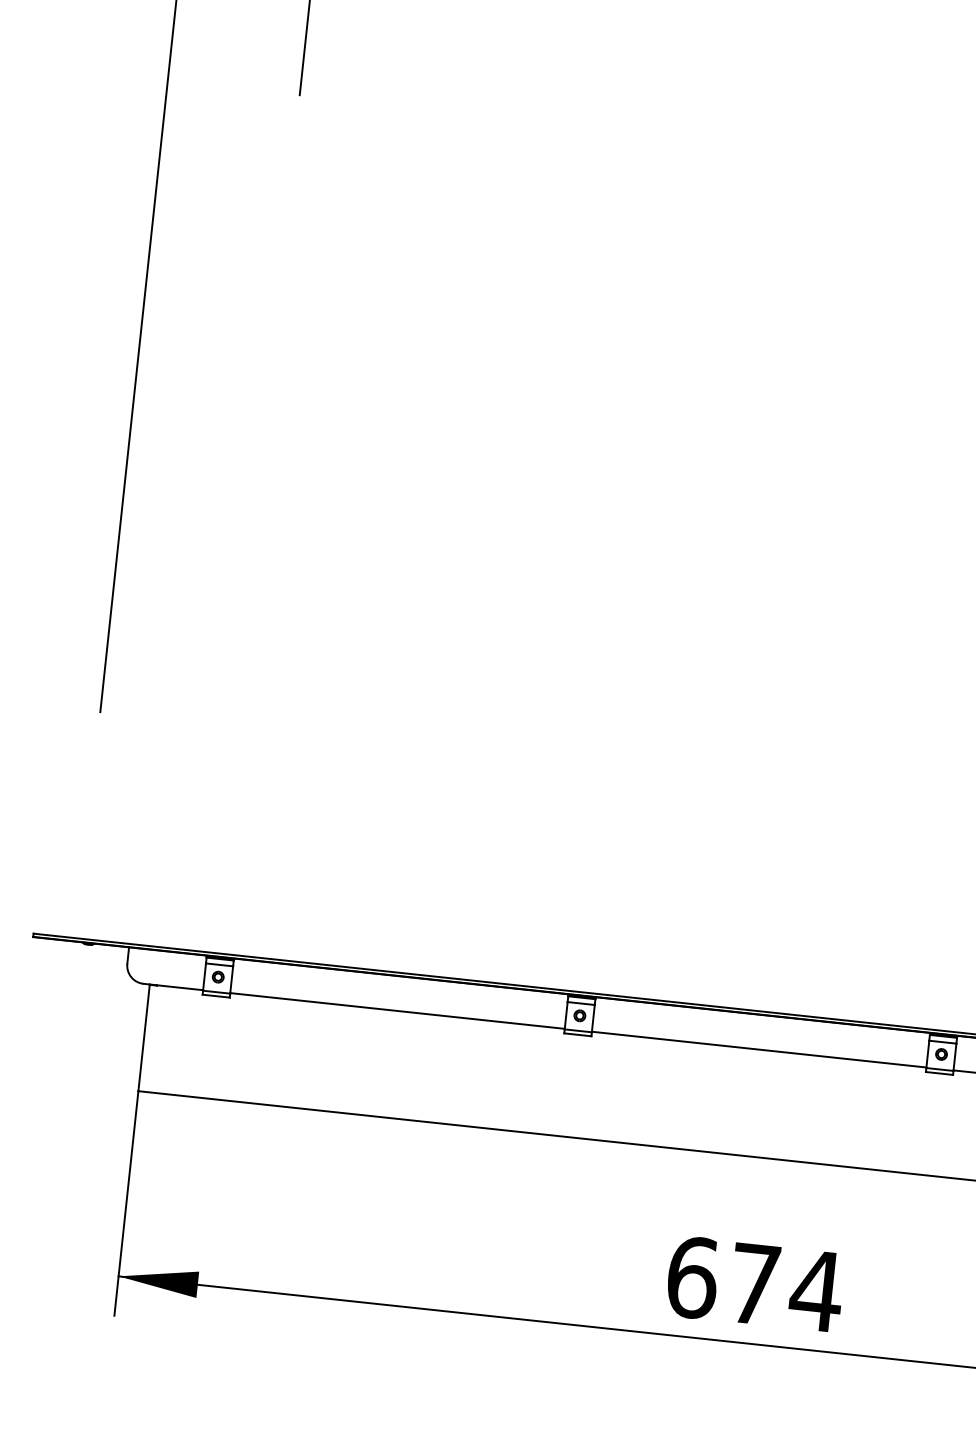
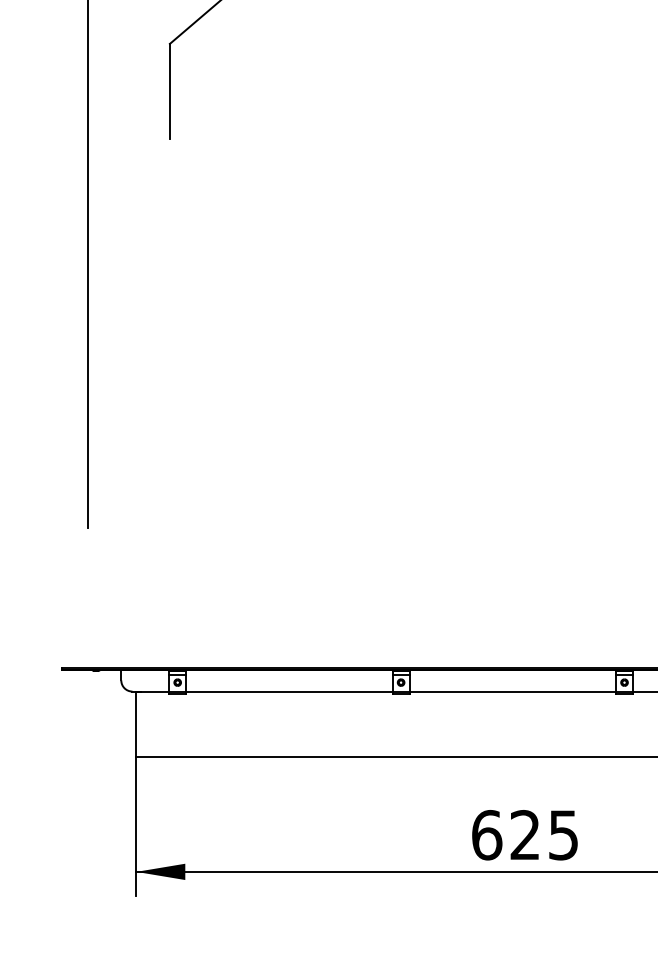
text: (785, 1288) -> (544, 835), 674 -> 625

